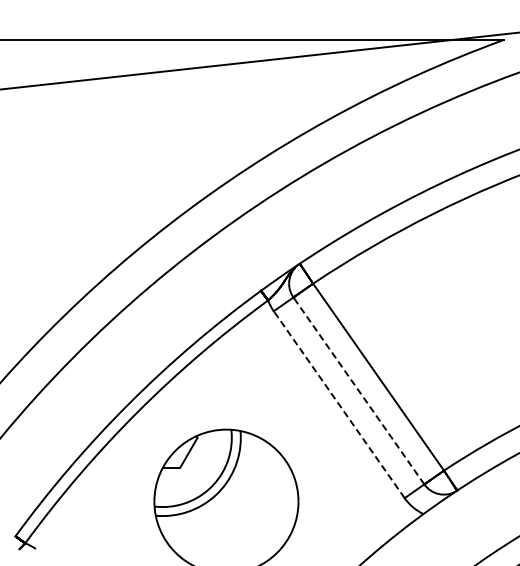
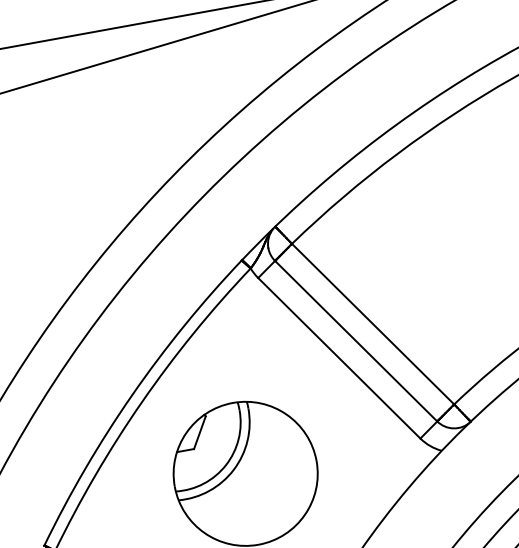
line: (358, 390) -> (355, 340), dashed -> solid
line: (338, 404) -> (338, 358), dashed -> solid

